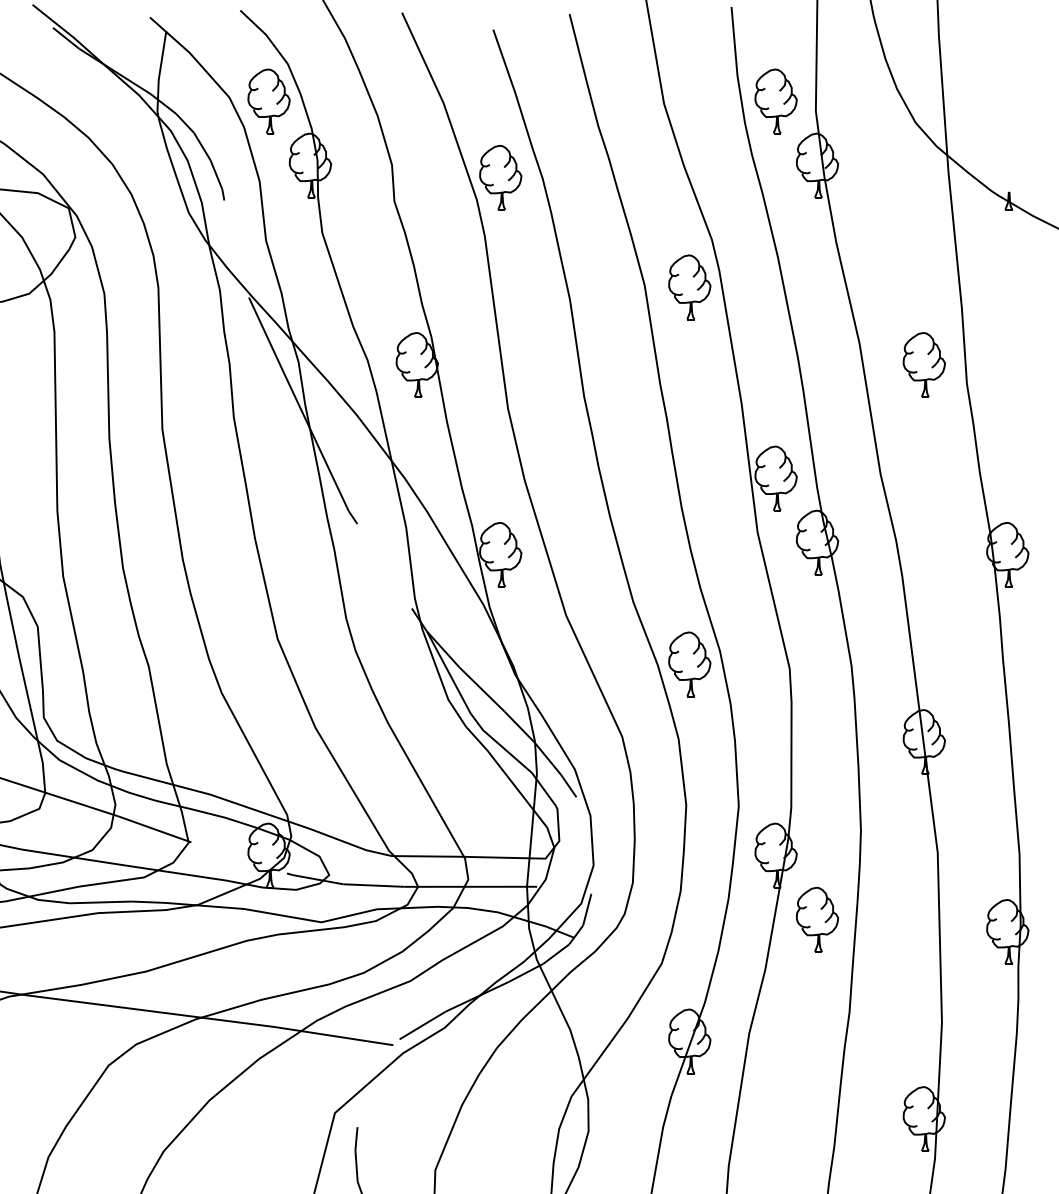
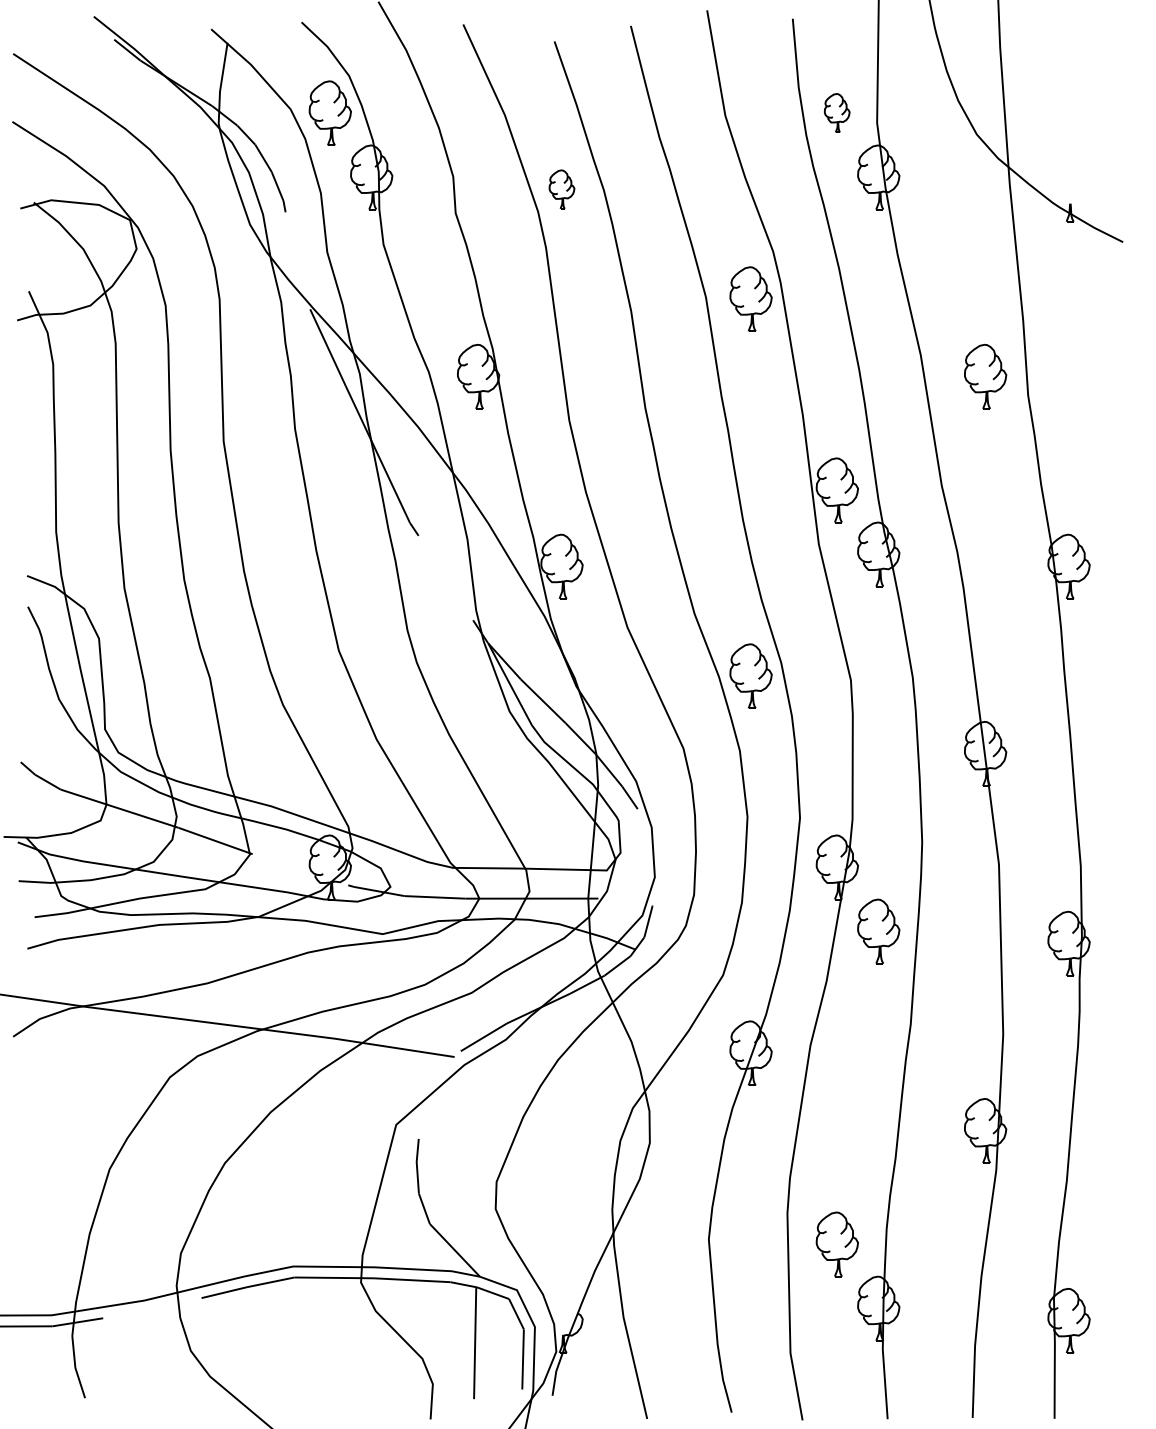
part: (775, 100) -> (836, 112), size x0.6
part: (500, 177) -> (561, 189), size x0.6

